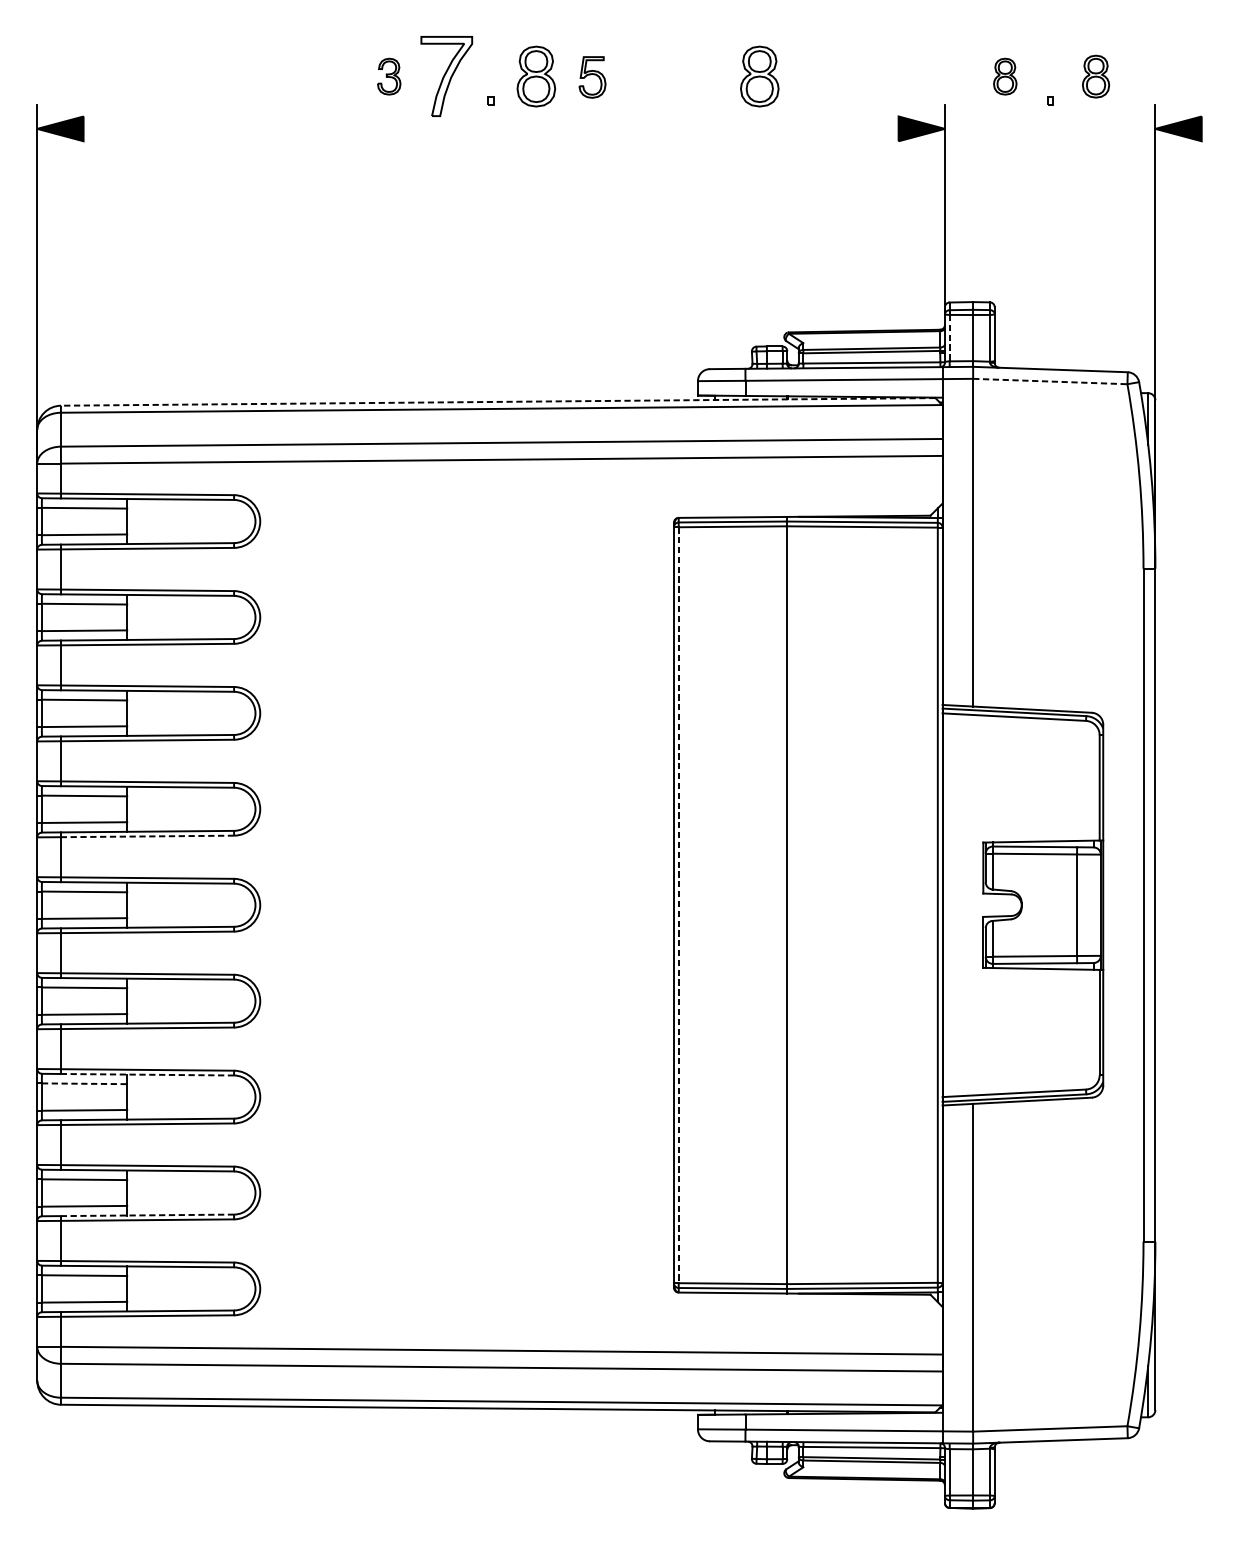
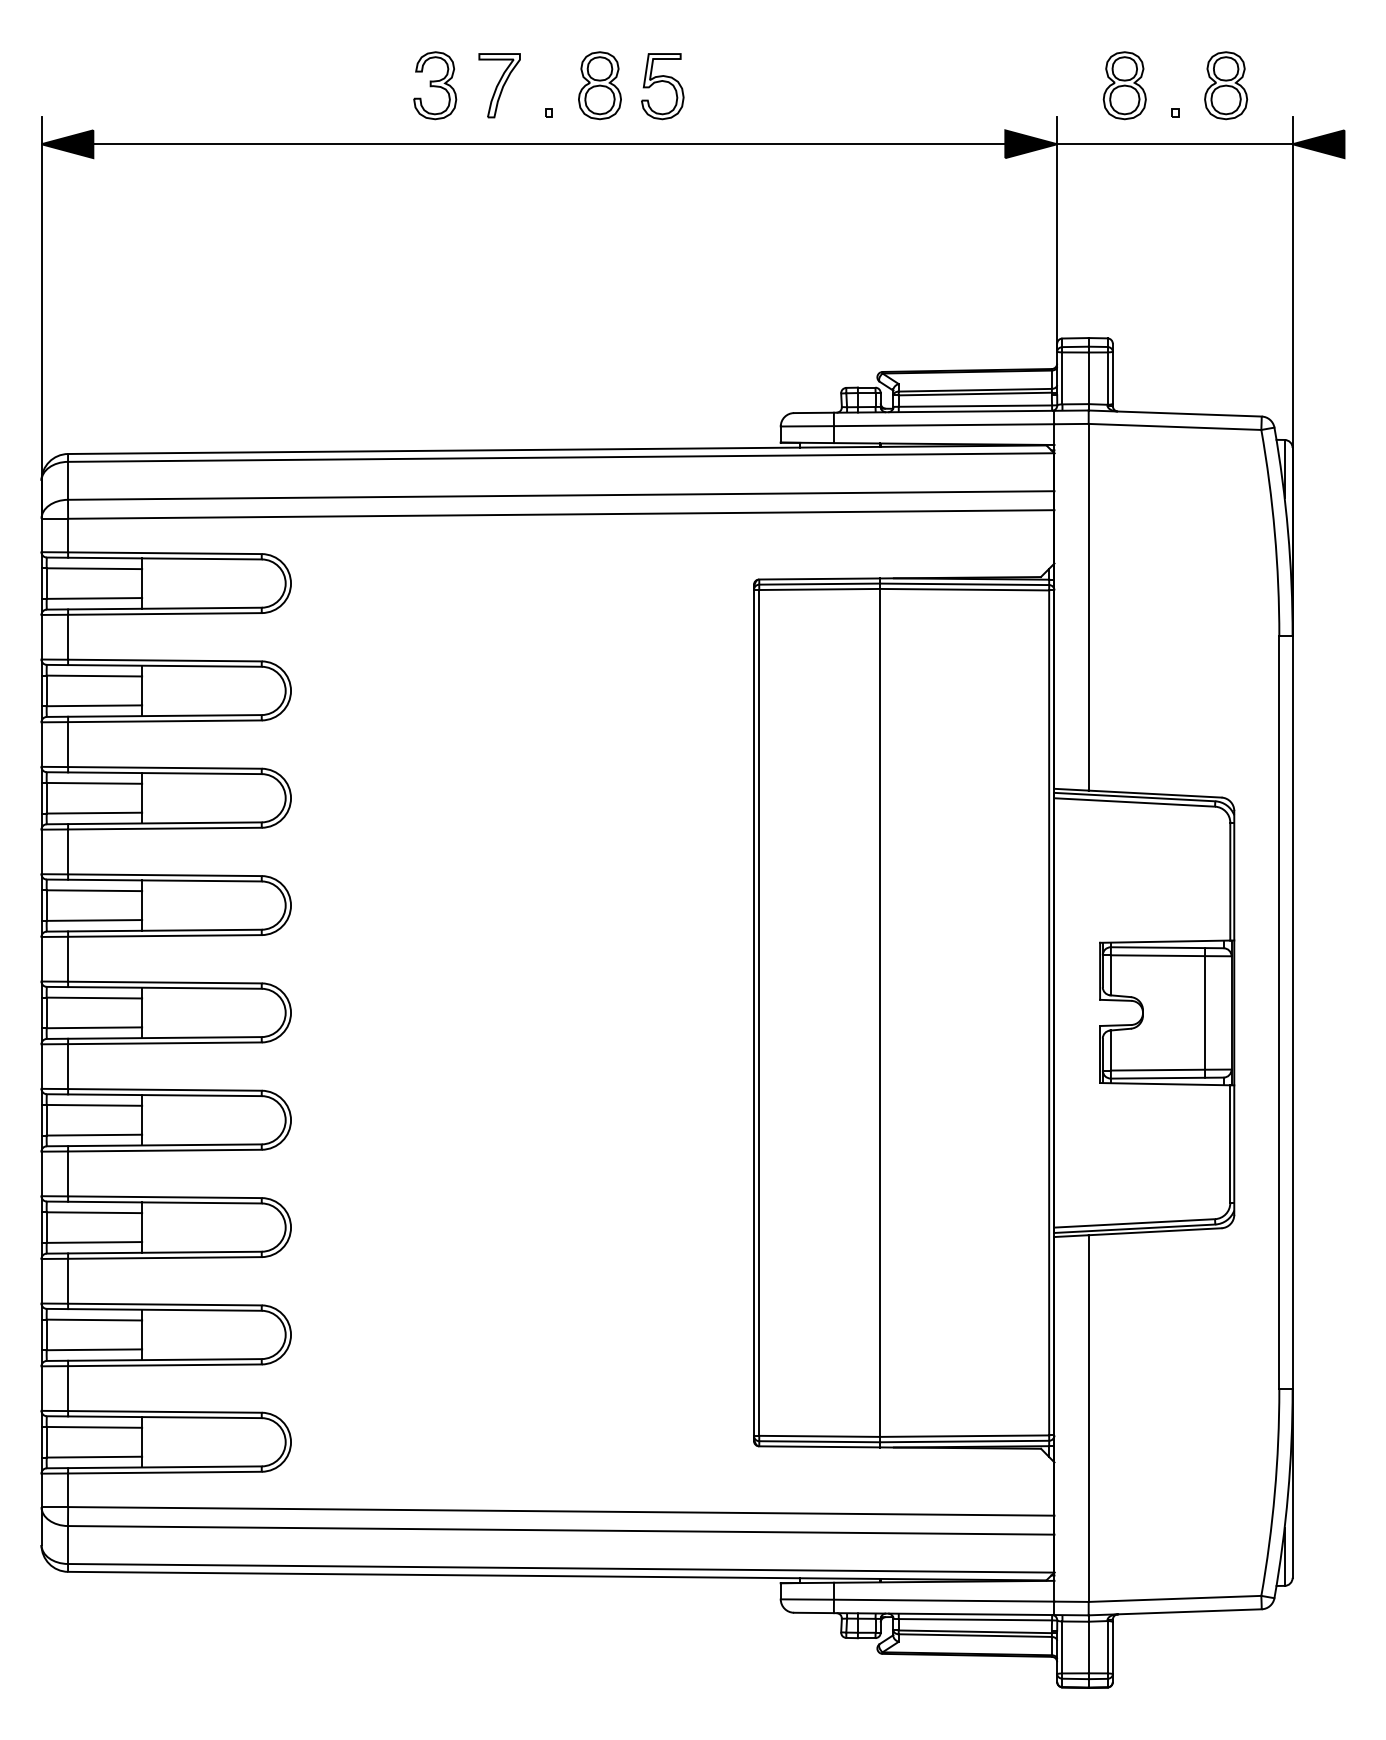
part: (389, 76) -> (435, 85), size x1.67
part: (446, 76) -> (499, 85), size x0.71
part: (759, 76) -> (849, 85), removed
part: (1005, 76) -> (1124, 85), size x1.67
part: (1096, 76) -> (1226, 85), size x1.43
part: (592, 77) -> (662, 86), size x1.43
line: (491, 129) -> (549, 144), added
line: (1049, 129) -> (1174, 144), added
line: (949, 338) -> (1062, 378), dashed -> solid
line: (1050, 381) -> (1175, 426), dashed -> solid
line: (497, 401) -> (556, 449), dashed -> solid
line: (147, 836) -> (164, 935), dashed -> solid
line: (678, 904) -> (759, 1012), dashed -> solid
line: (147, 1074) -> (164, 1202), dashed -> solid
line: (84, 1083) -> (94, 1212), dashed -> solid
line: (147, 1214) -> (164, 1359), dashed -> solid

